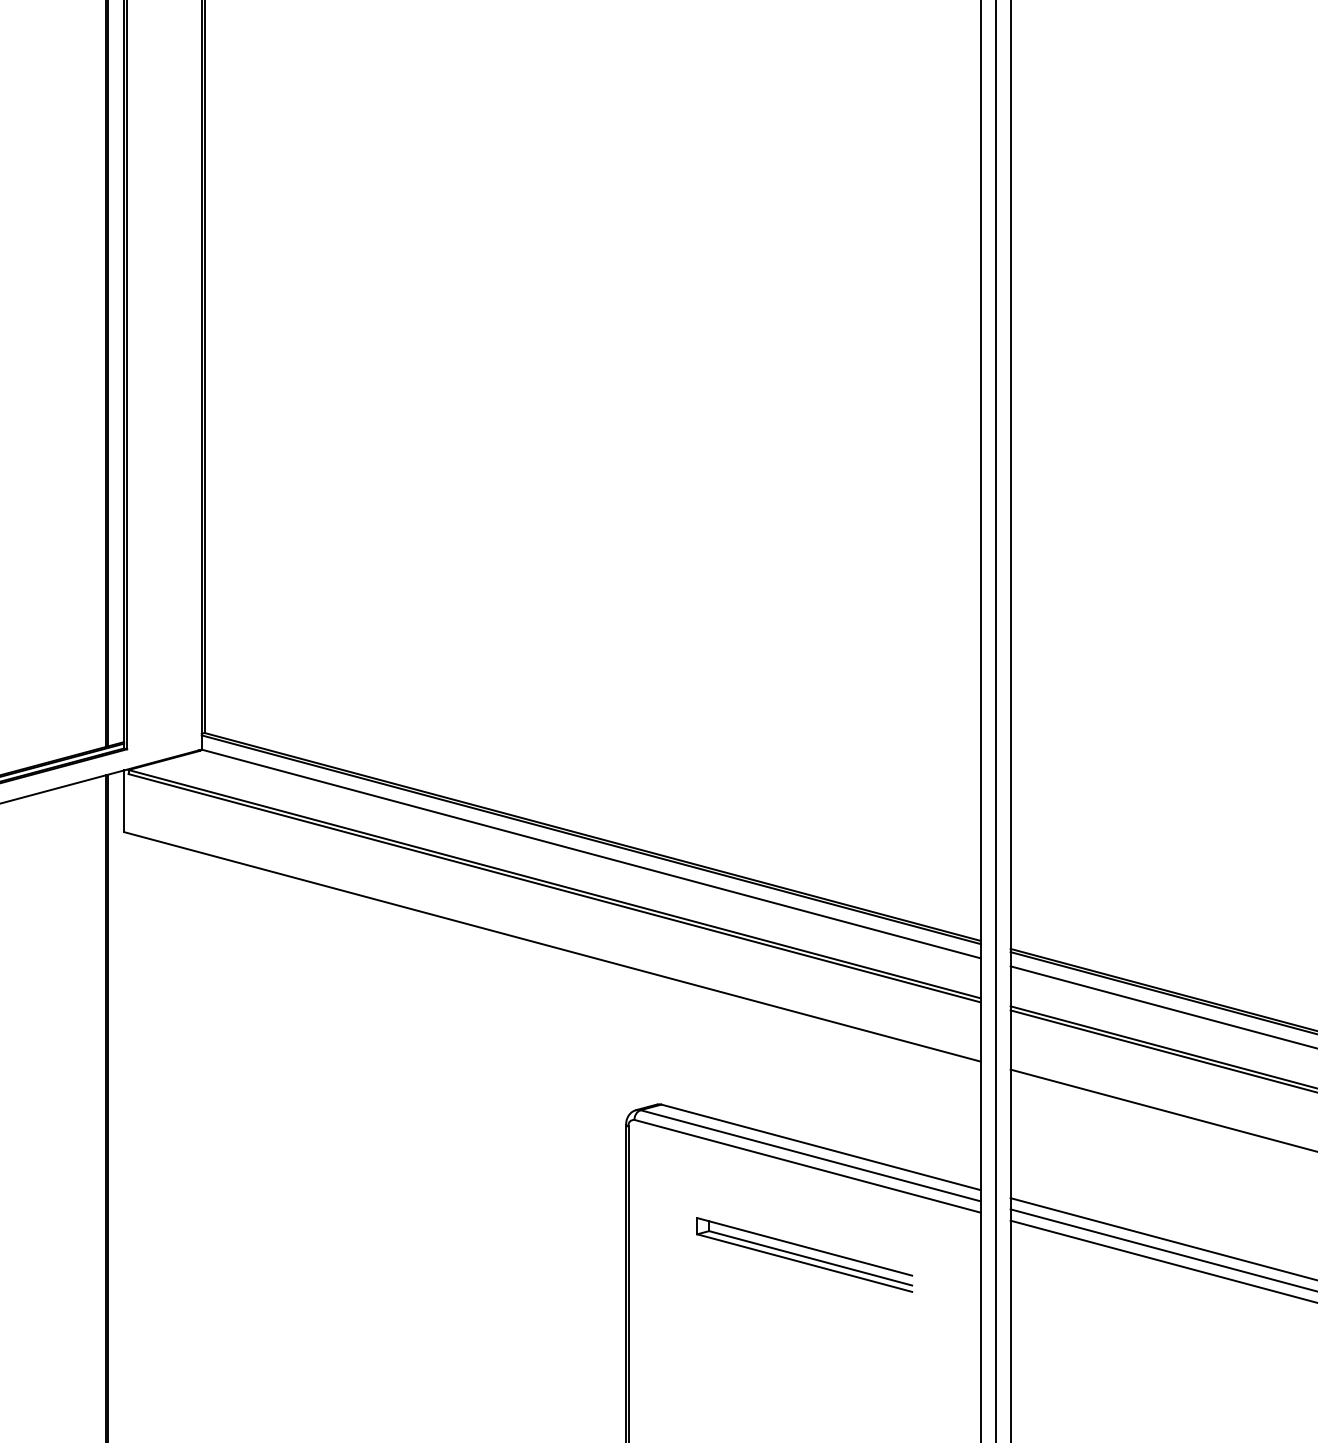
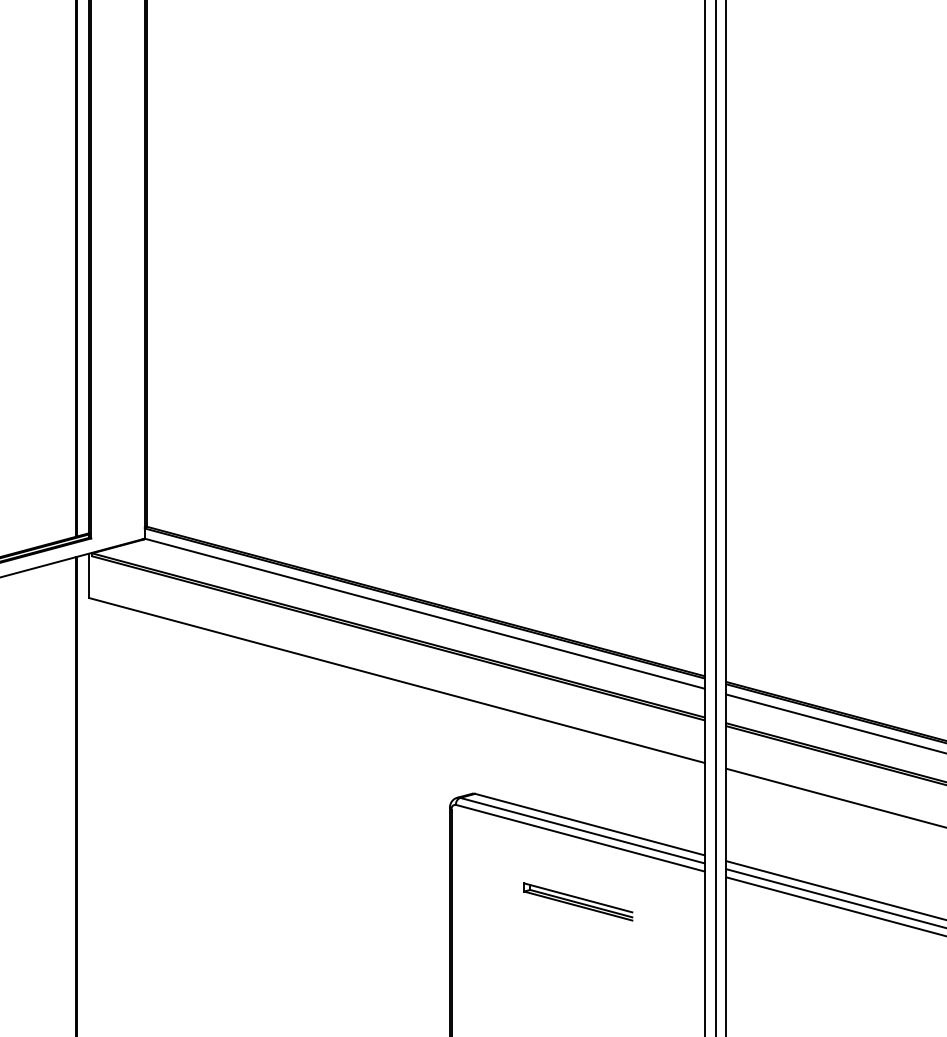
part: (804, 1254) -> (578, 901), size x0.7

